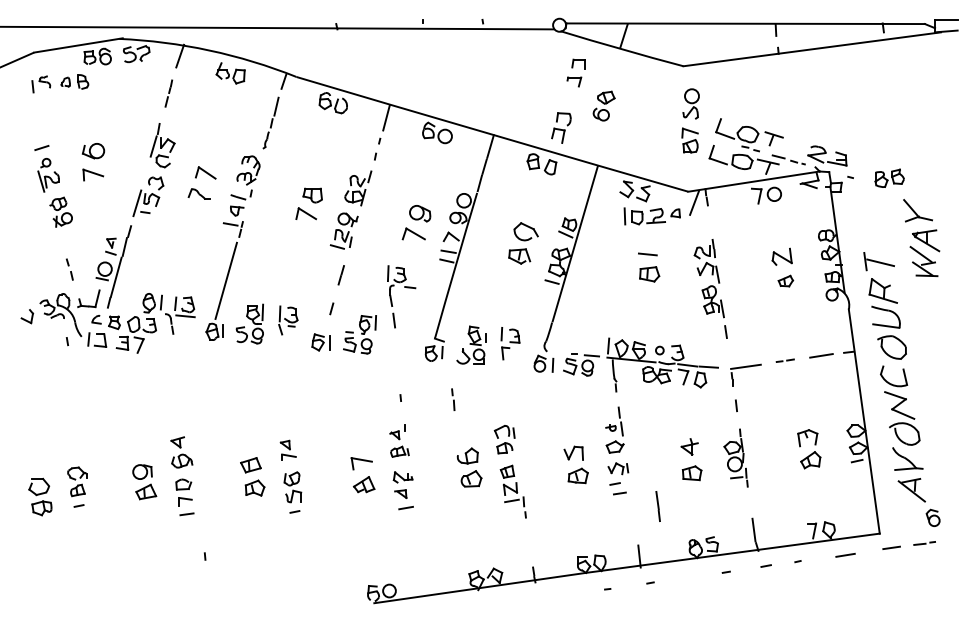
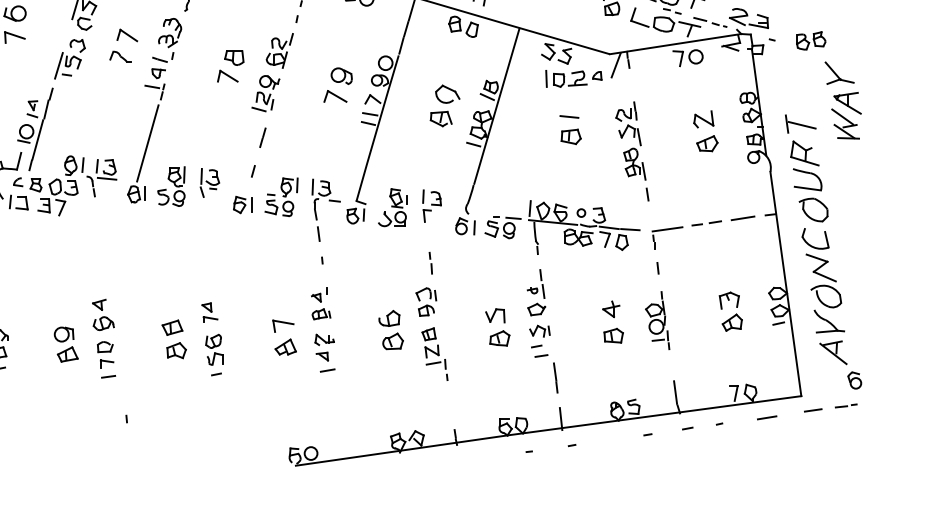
part: (785, 280) -> (707, 143), size x1.43
part: (406, 288) -> (331, 202), moved
part: (785, 360) -> (707, 223), size x1.67
line: (453, 399) -> (431, 263), moved
line: (657, 506) -> (555, 378), moved

